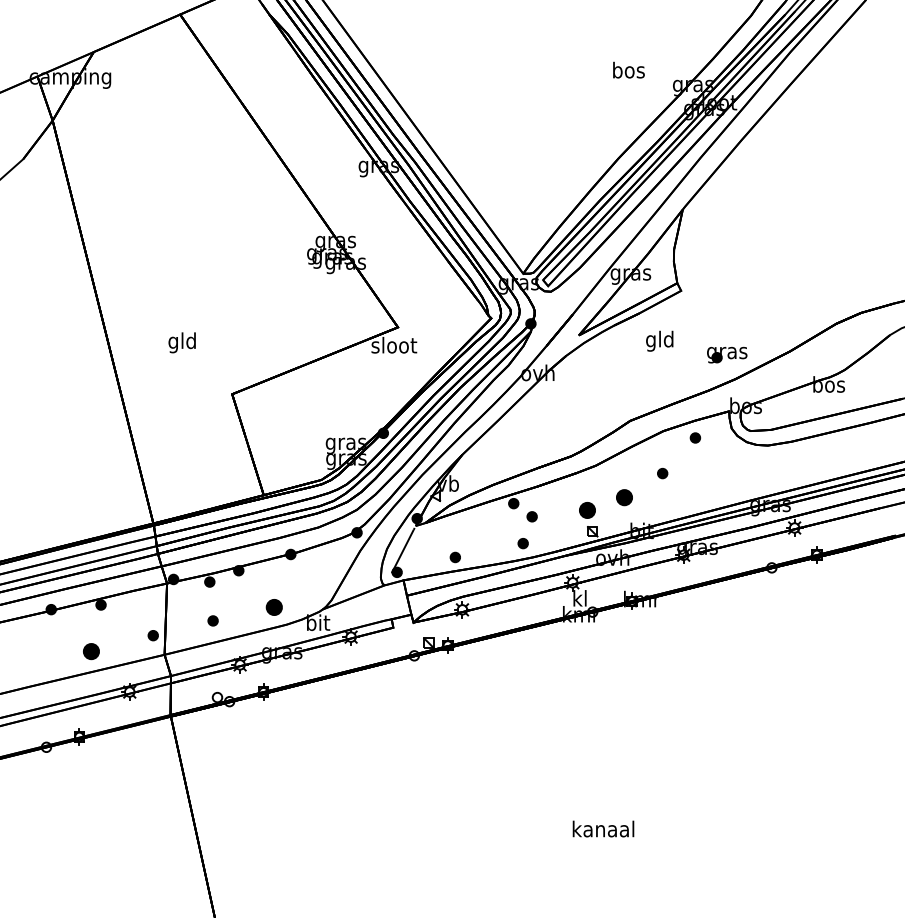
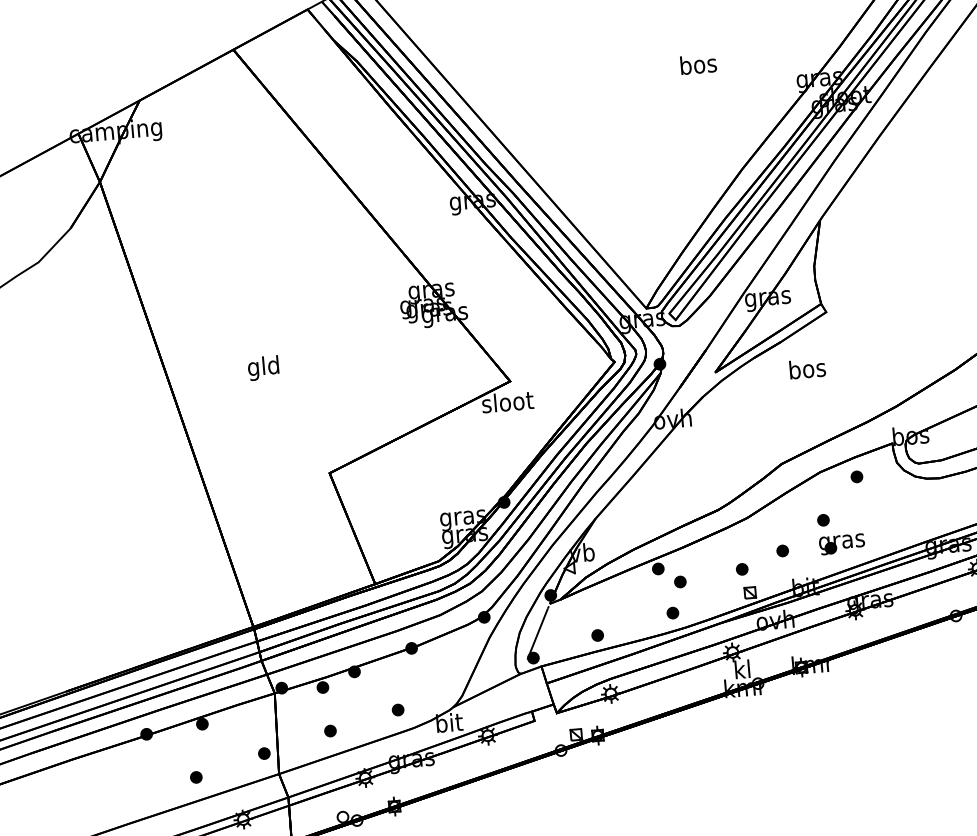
text: (628, 69) -> (697, 63), moved
text: (660, 340) -> (807, 370), gld -> bos
text: (181, 342) -> (262, 367), moved
part: (727, 354) -> (842, 543), moved
part: (624, 496) -> (782, 549), size x0.62
part: (587, 510) -> (742, 569), size x0.62
part: (273, 607) -> (397, 709), size x0.62
part: (91, 650) -> (196, 776), size x0.62

